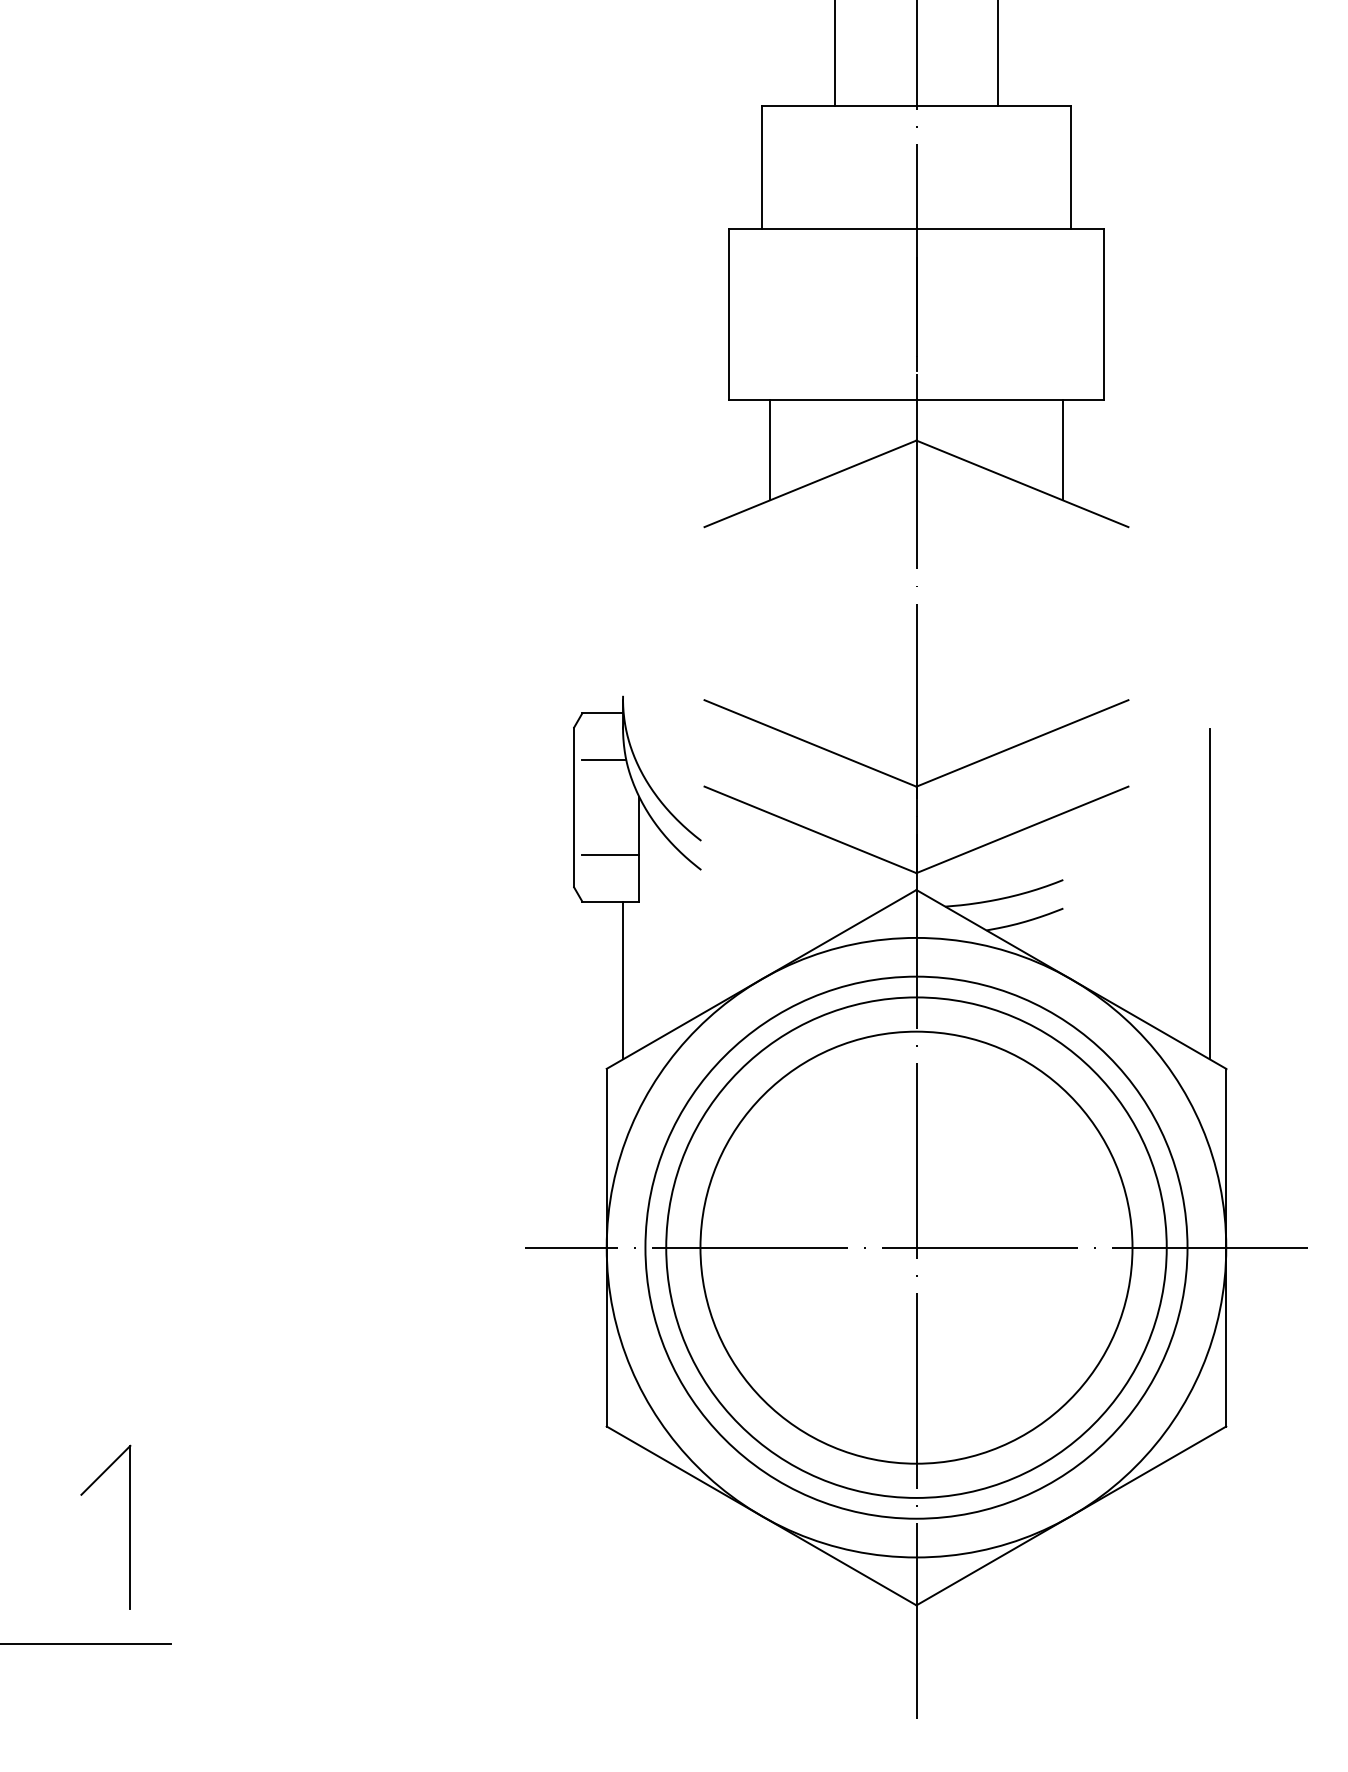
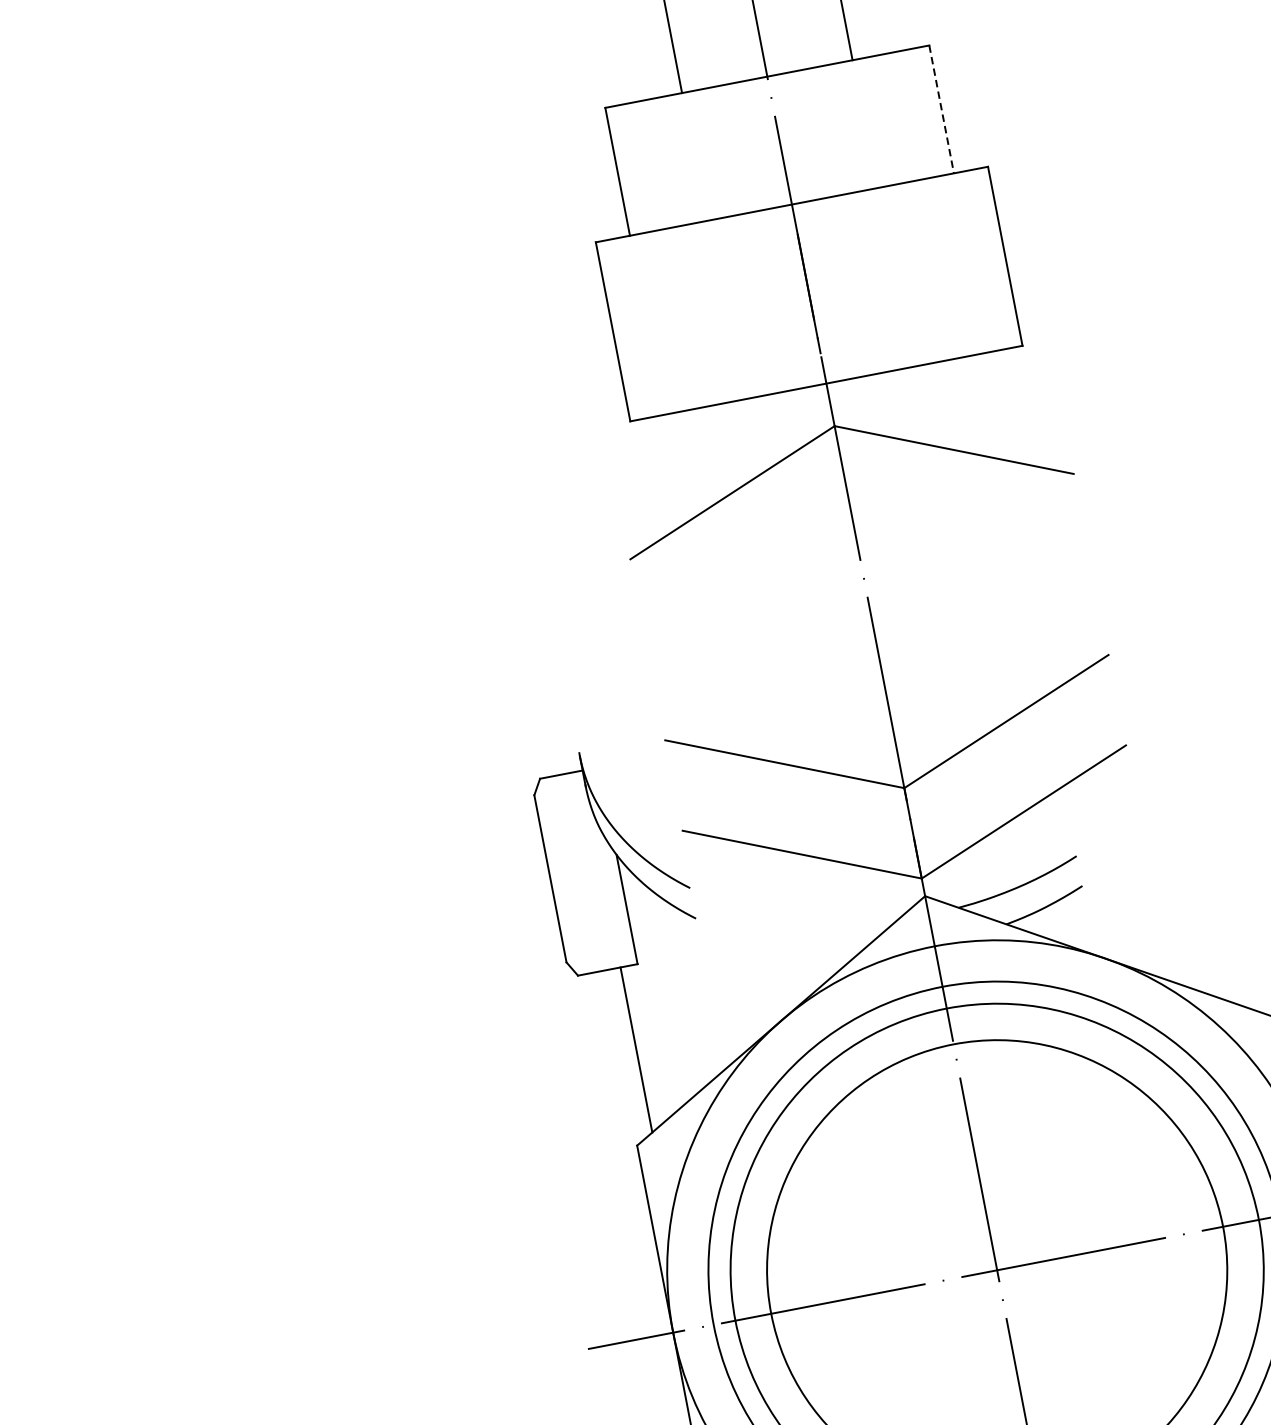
line: (1071, 168) -> (941, 110), solid -> dashed
line: (769, 449) -> (682, 465), removed
line: (1063, 449) -> (990, 405), removed
line: (604, 760) -> (572, 823), removed
line: (610, 854) -> (597, 920), removed
line: (1209, 893) -> (1232, 840), removed

